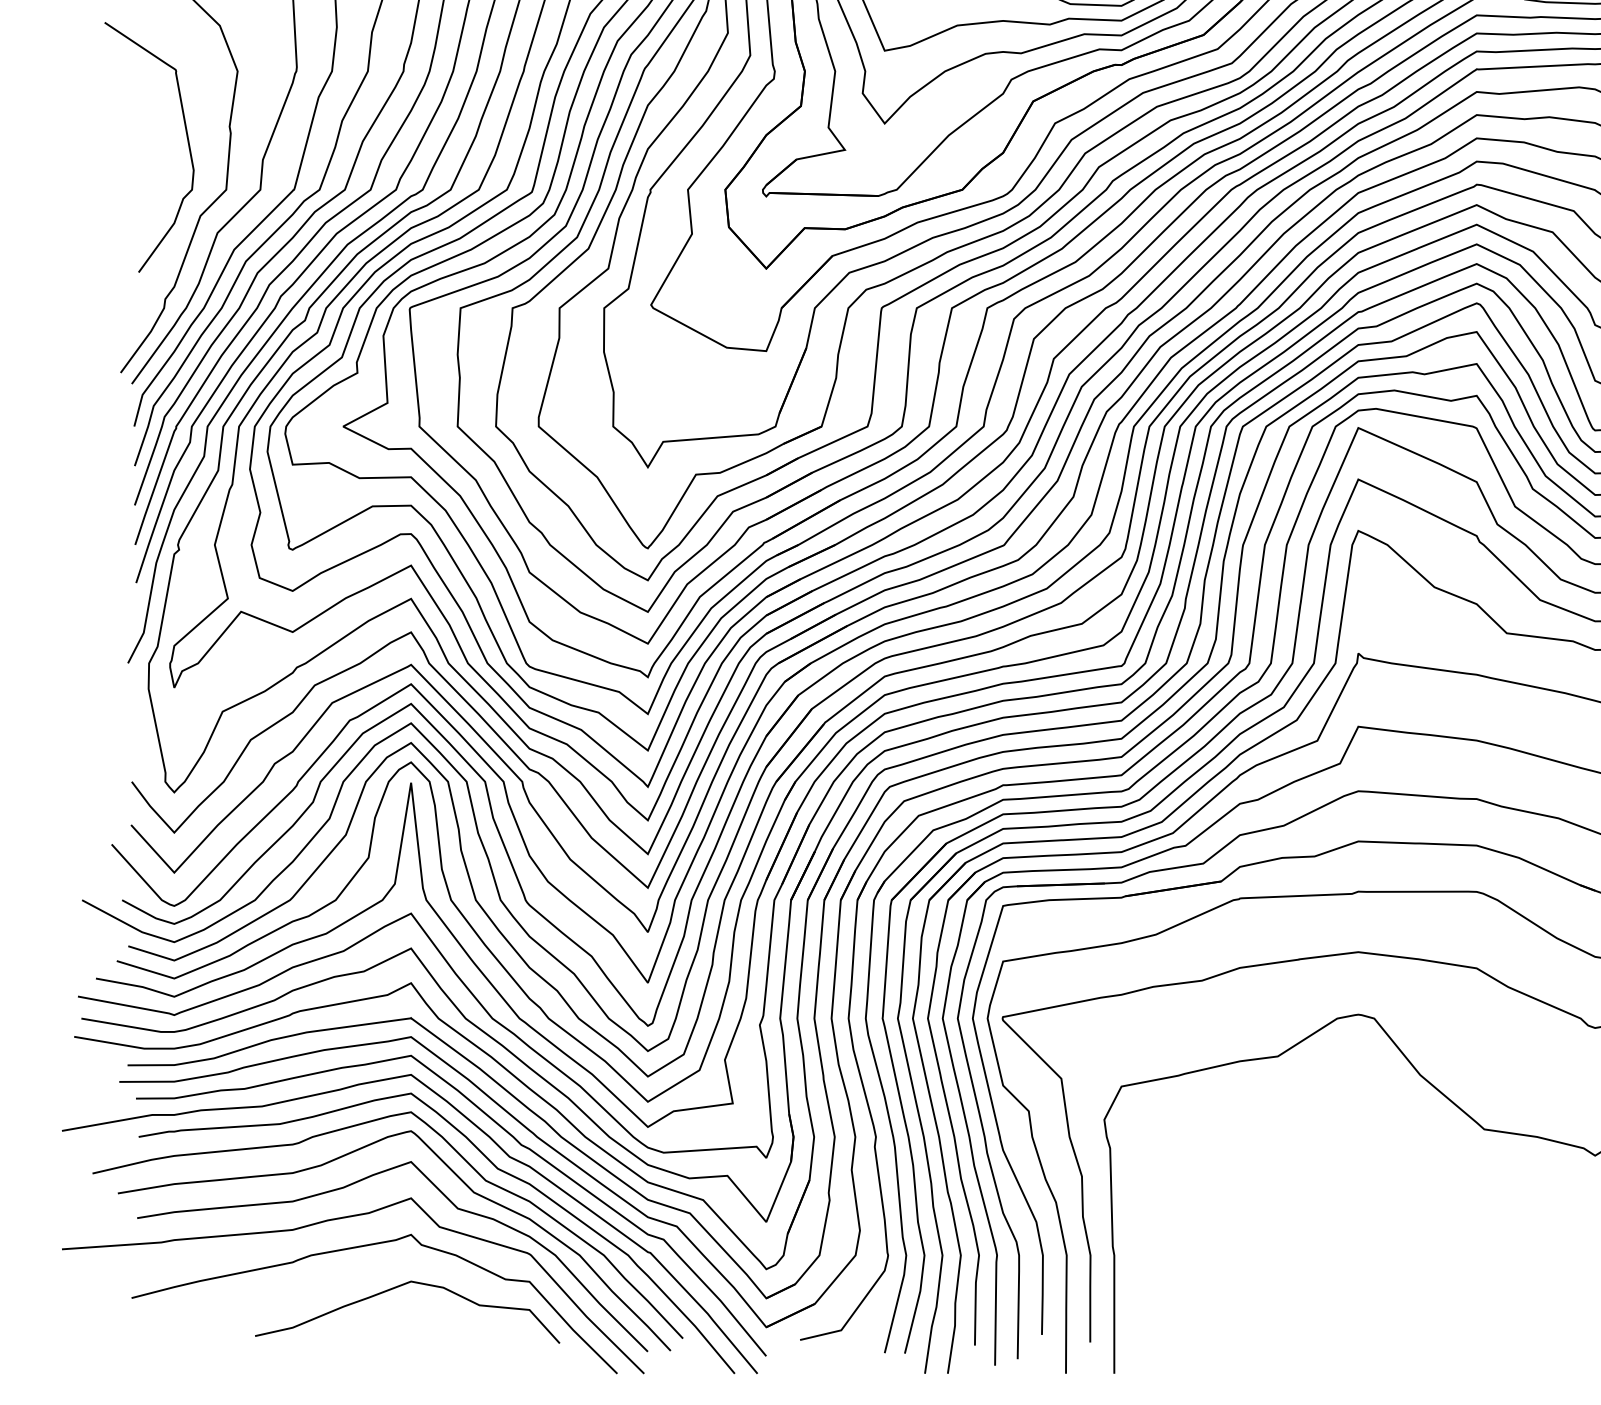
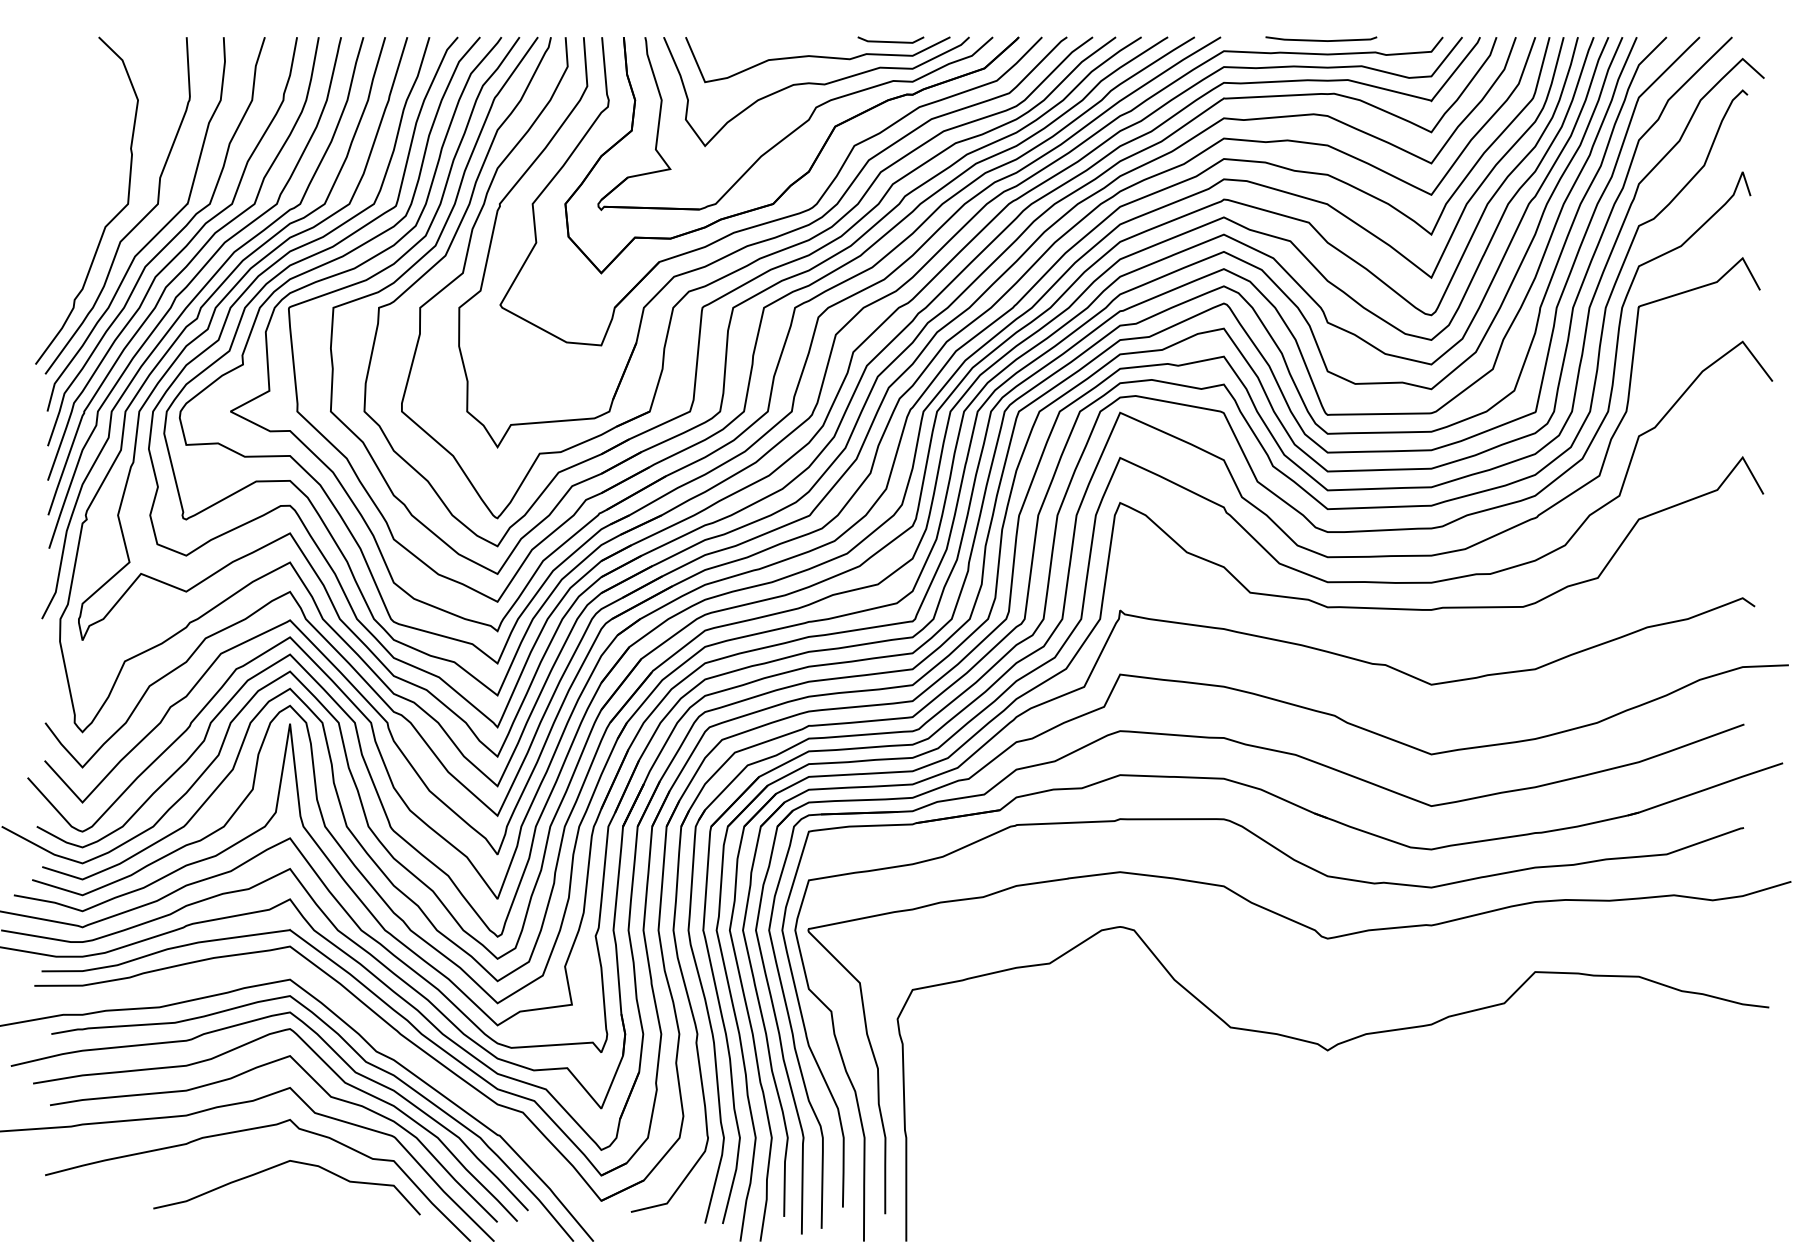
curve: (186, 140) -> (93, 160), removed
curve: (507, 1133) -> (374, 1031), removed

